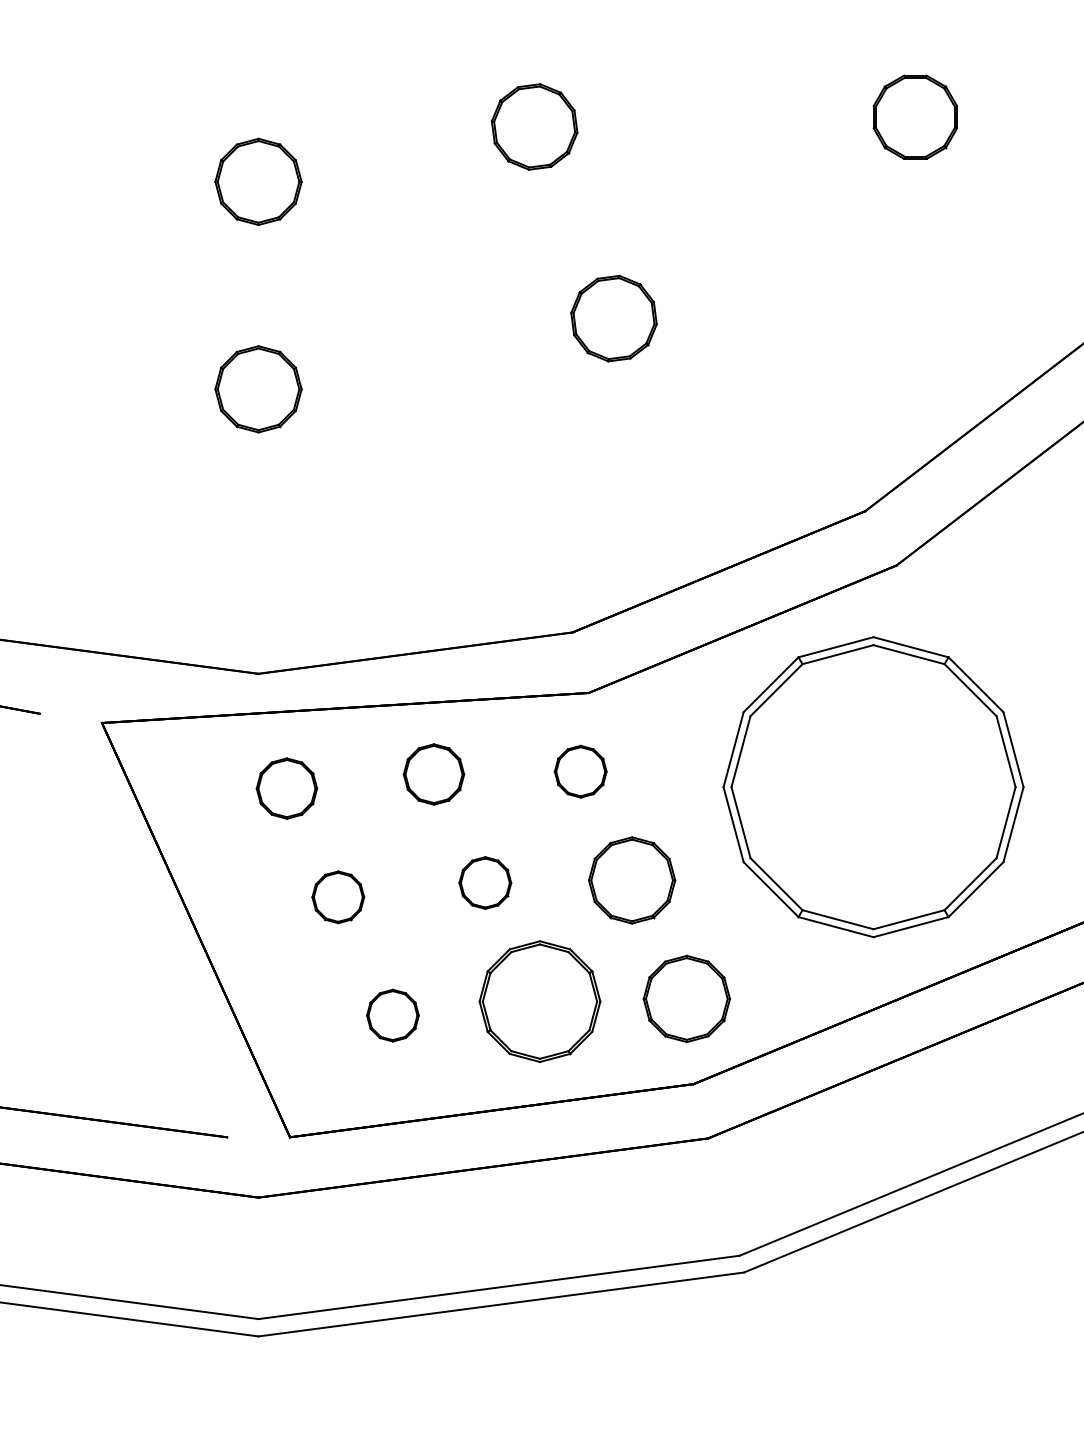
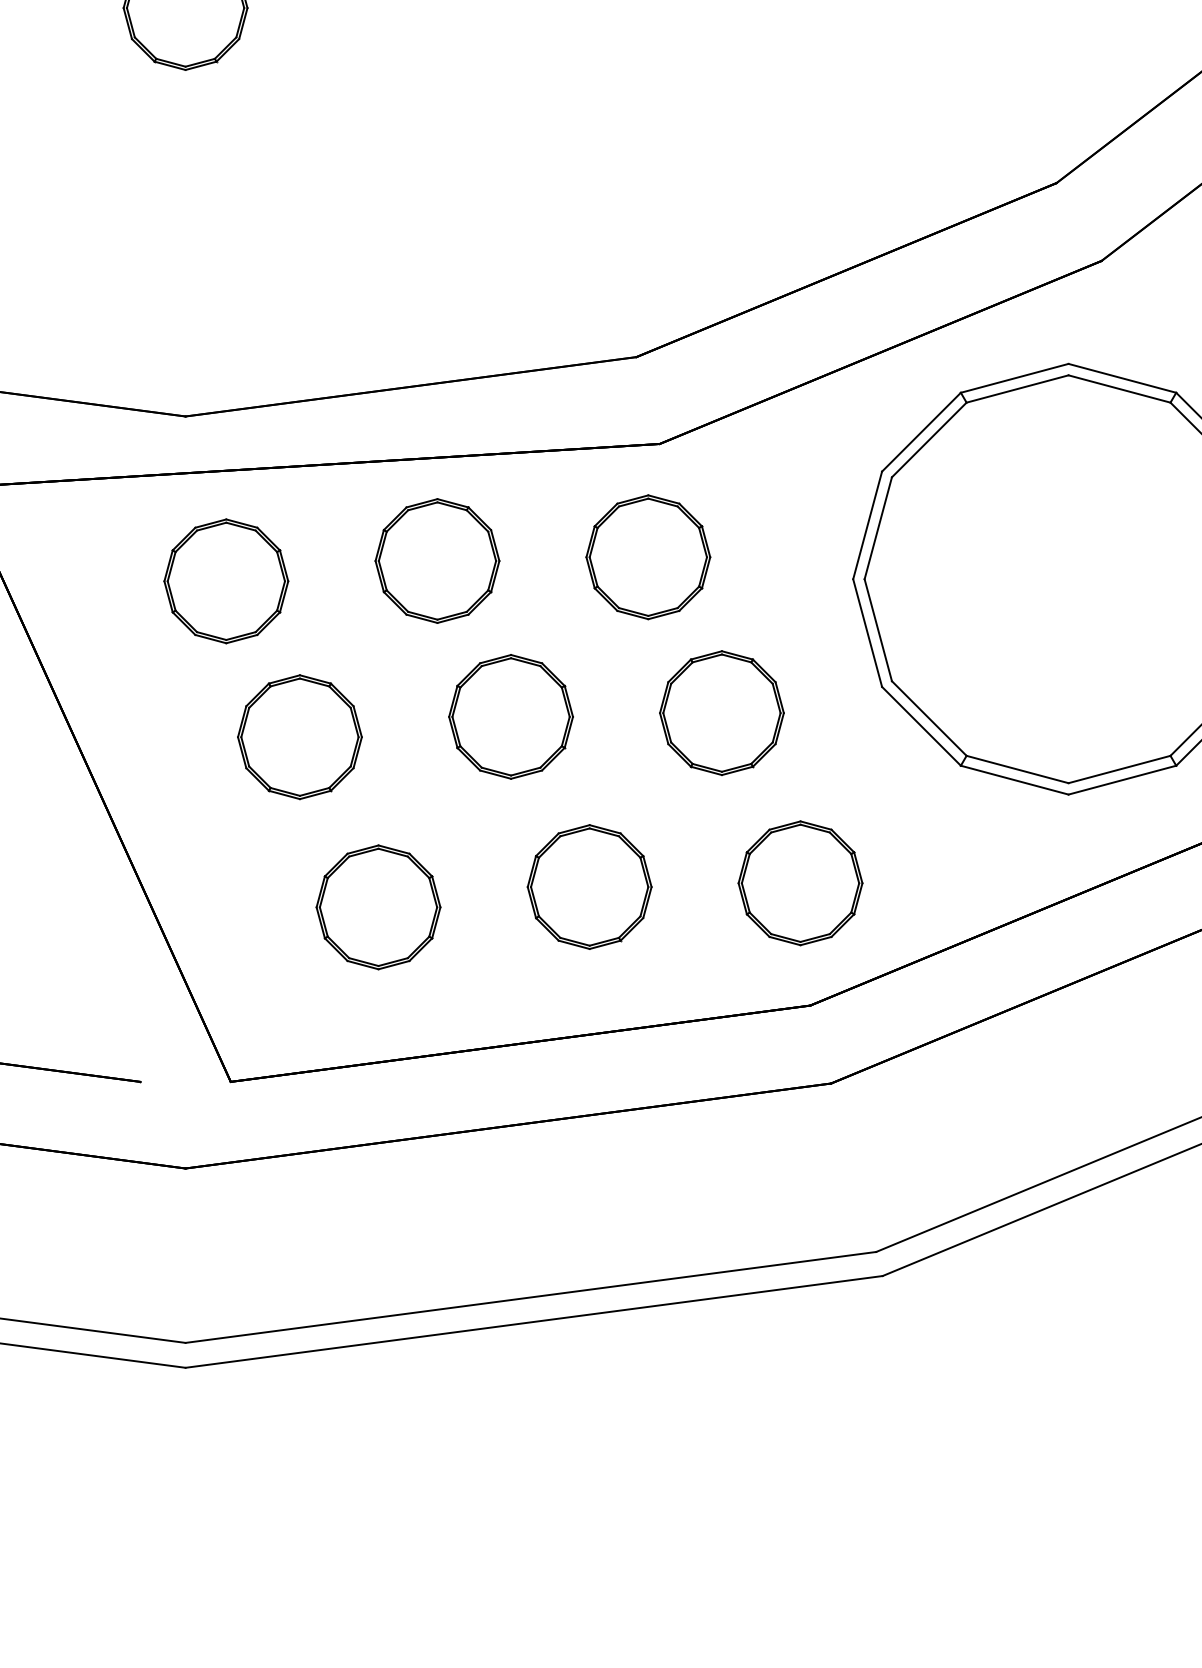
part: (580, 771) -> (647, 556), size x1.67
part: (433, 774) -> (436, 561), size x1.43
part: (286, 788) -> (225, 581), size x1.43
part: (485, 882) -> (511, 716), size x1.67
part: (338, 897) -> (300, 737), size x1.67
part: (539, 1001) -> (588, 886), size x0.71
part: (392, 1015) -> (377, 907), size x1.67

